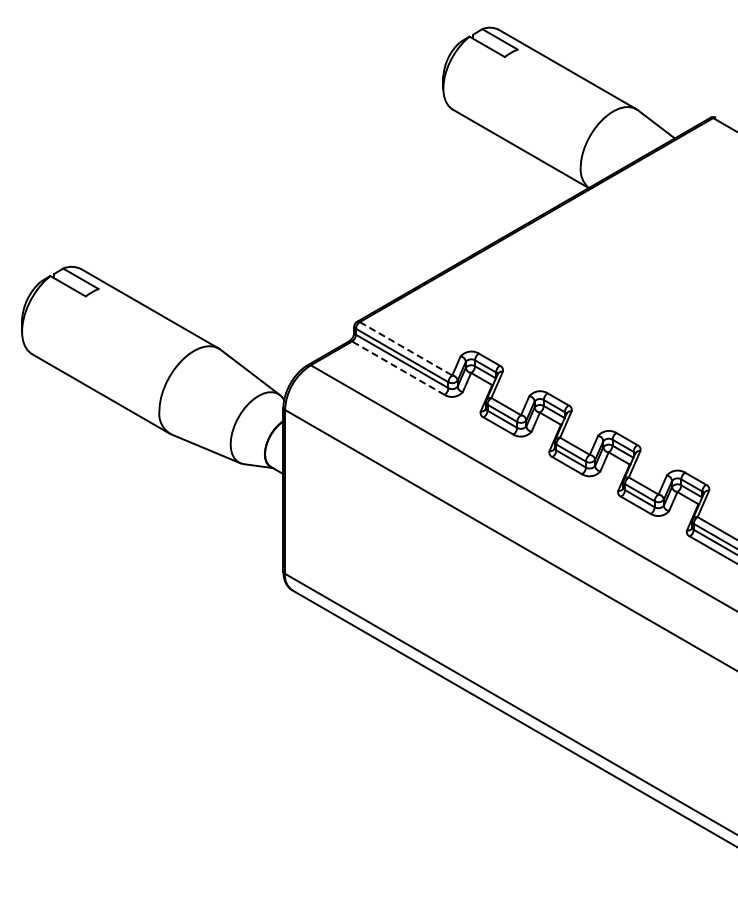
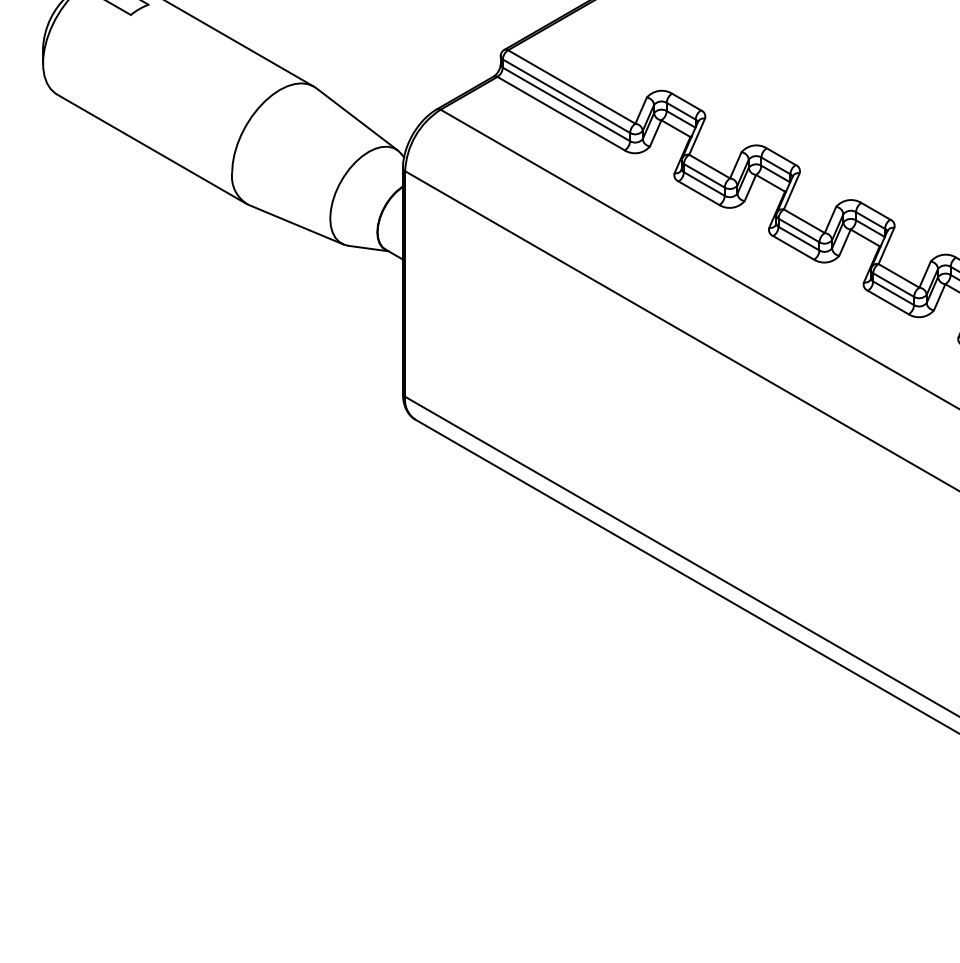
line: (406, 349) -> (572, 87), dashed -> solid
line: (397, 367) -> (559, 112), dashed -> solid

